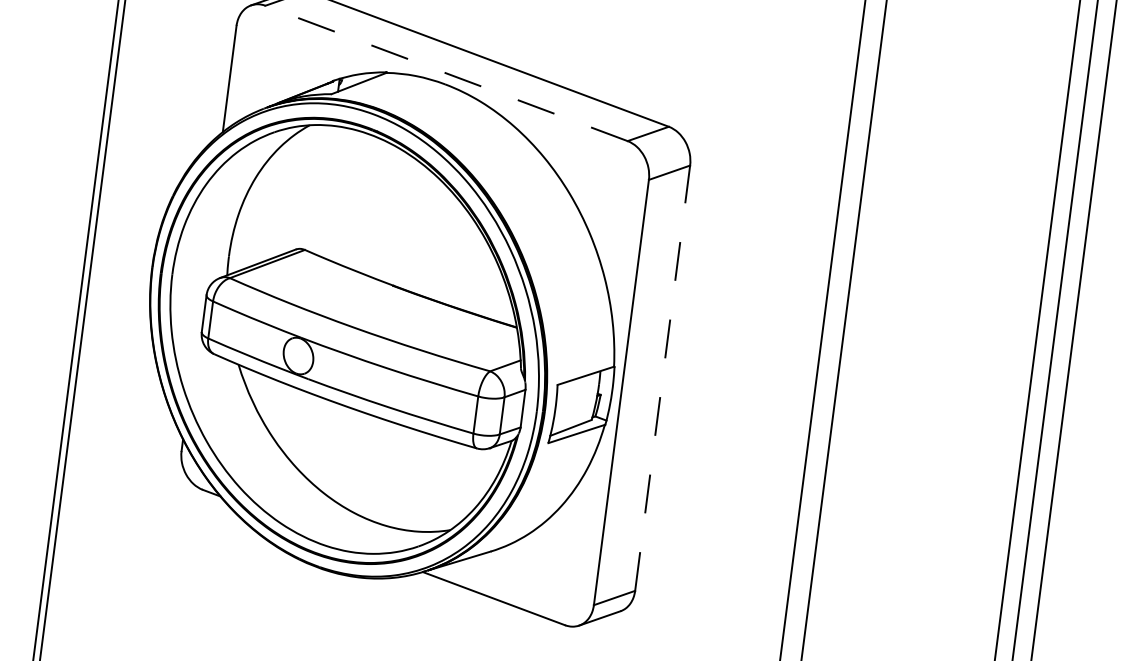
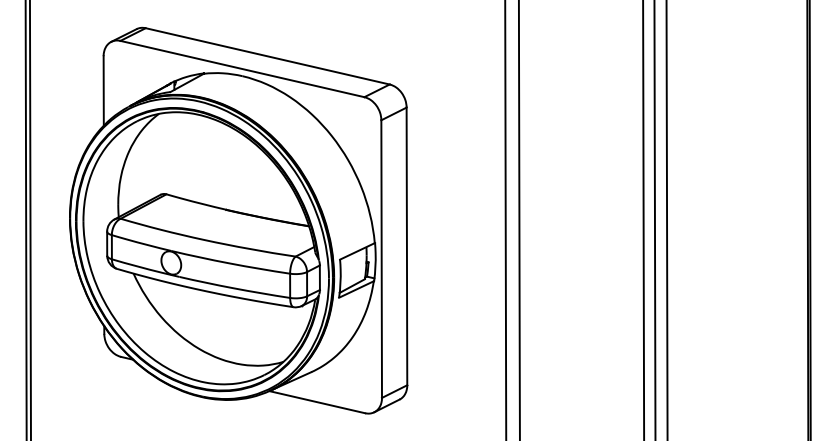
line: (445, 72) -> (241, 68), dashed -> solid
line: (661, 378) -> (406, 246), dashed -> solid

